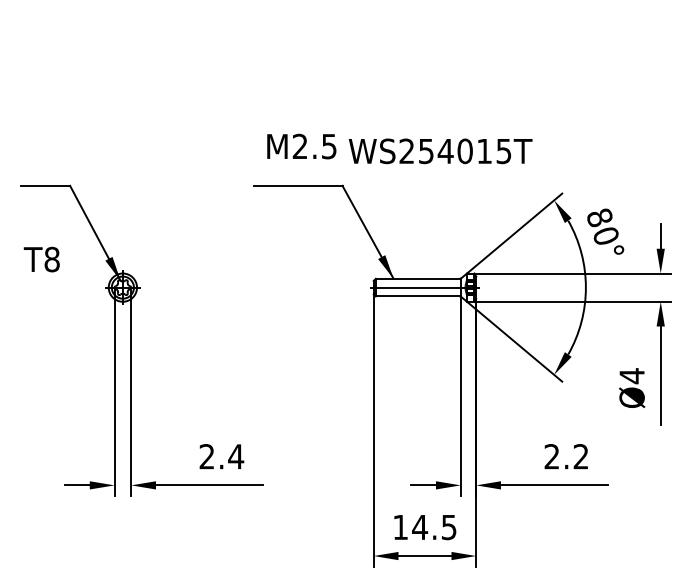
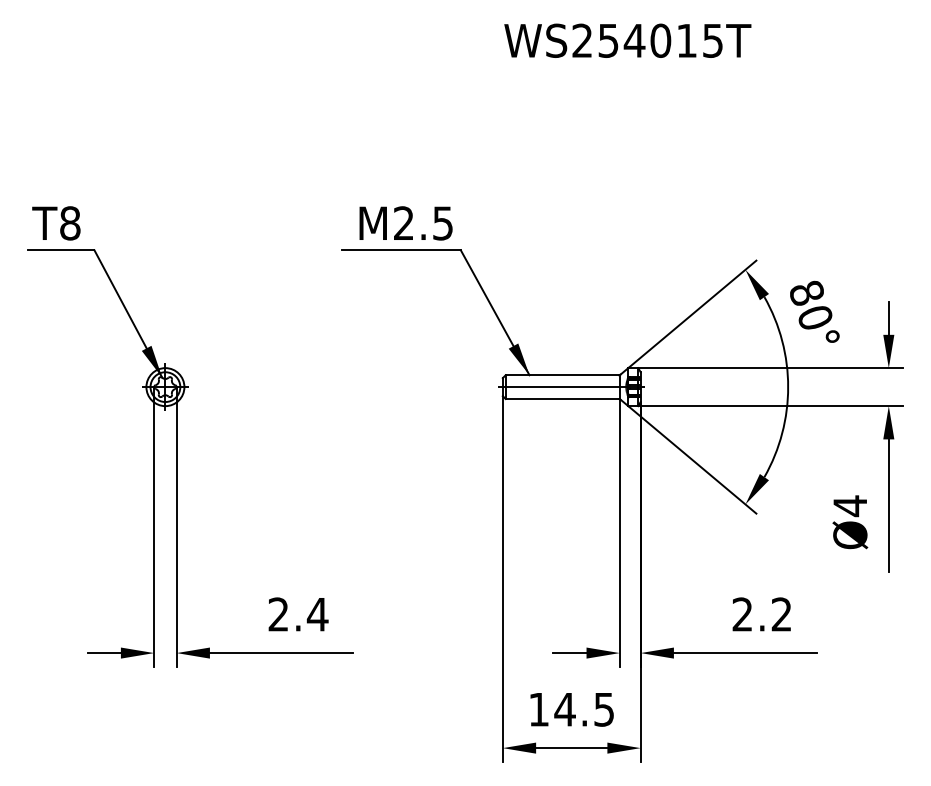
text: (301, 146) -> (405, 223), moved
text: (440, 151) -> (627, 40), moved
text: (41, 259) -> (56, 223), moved

